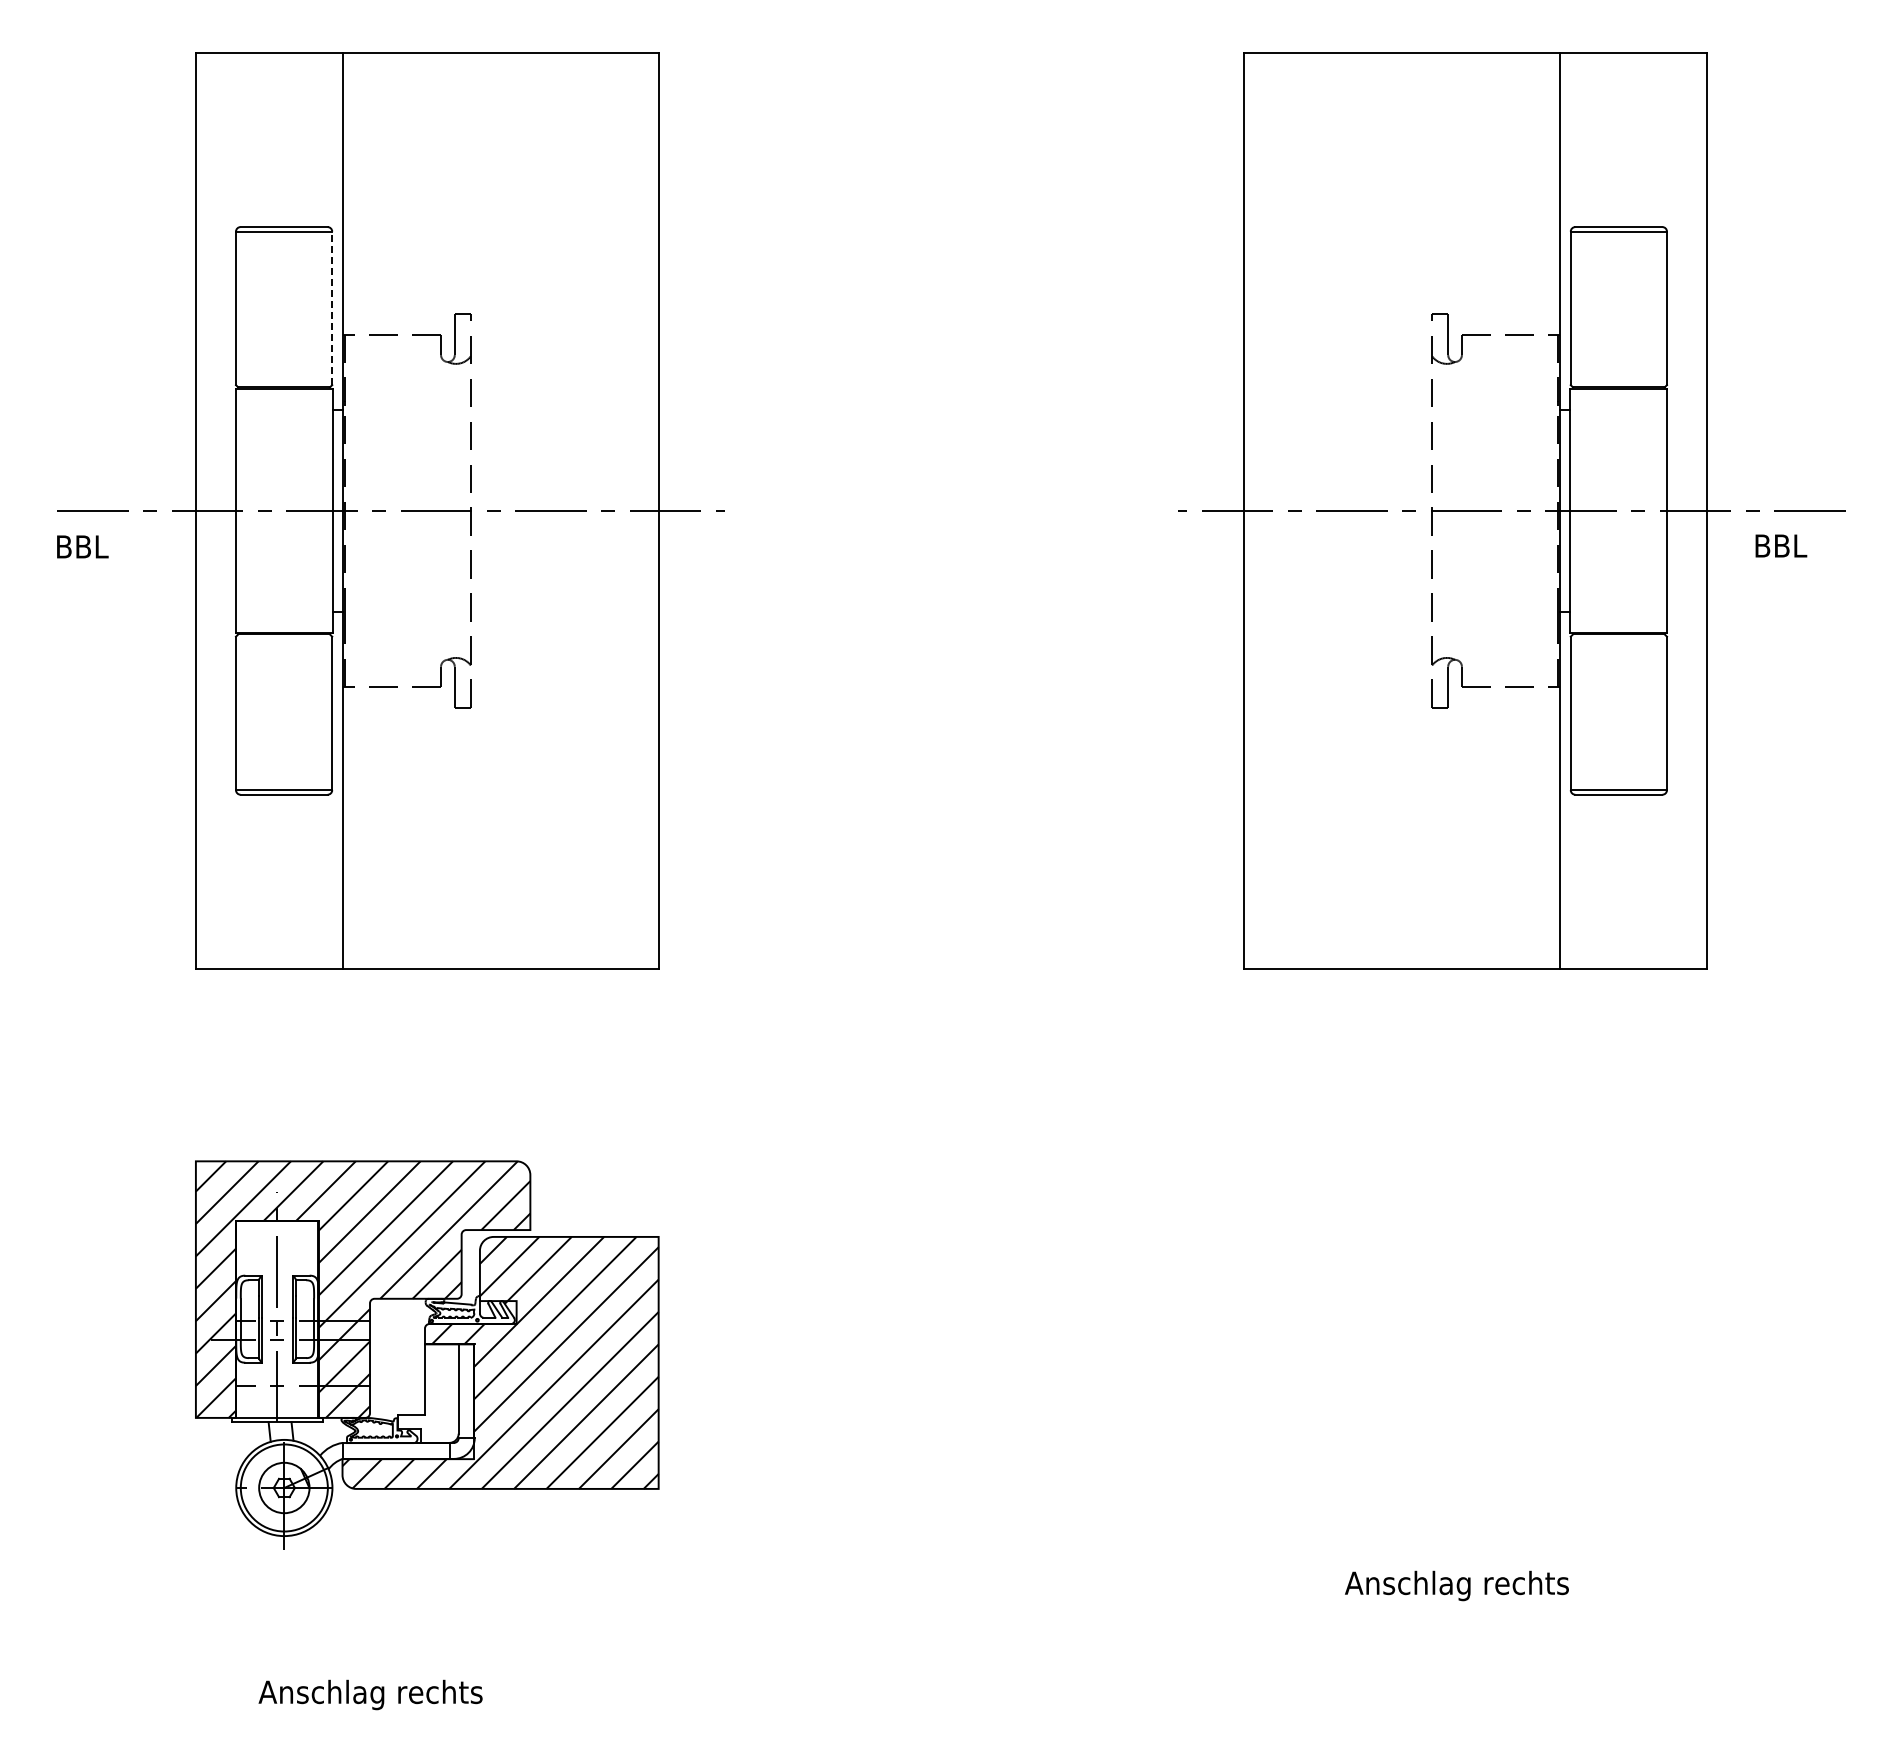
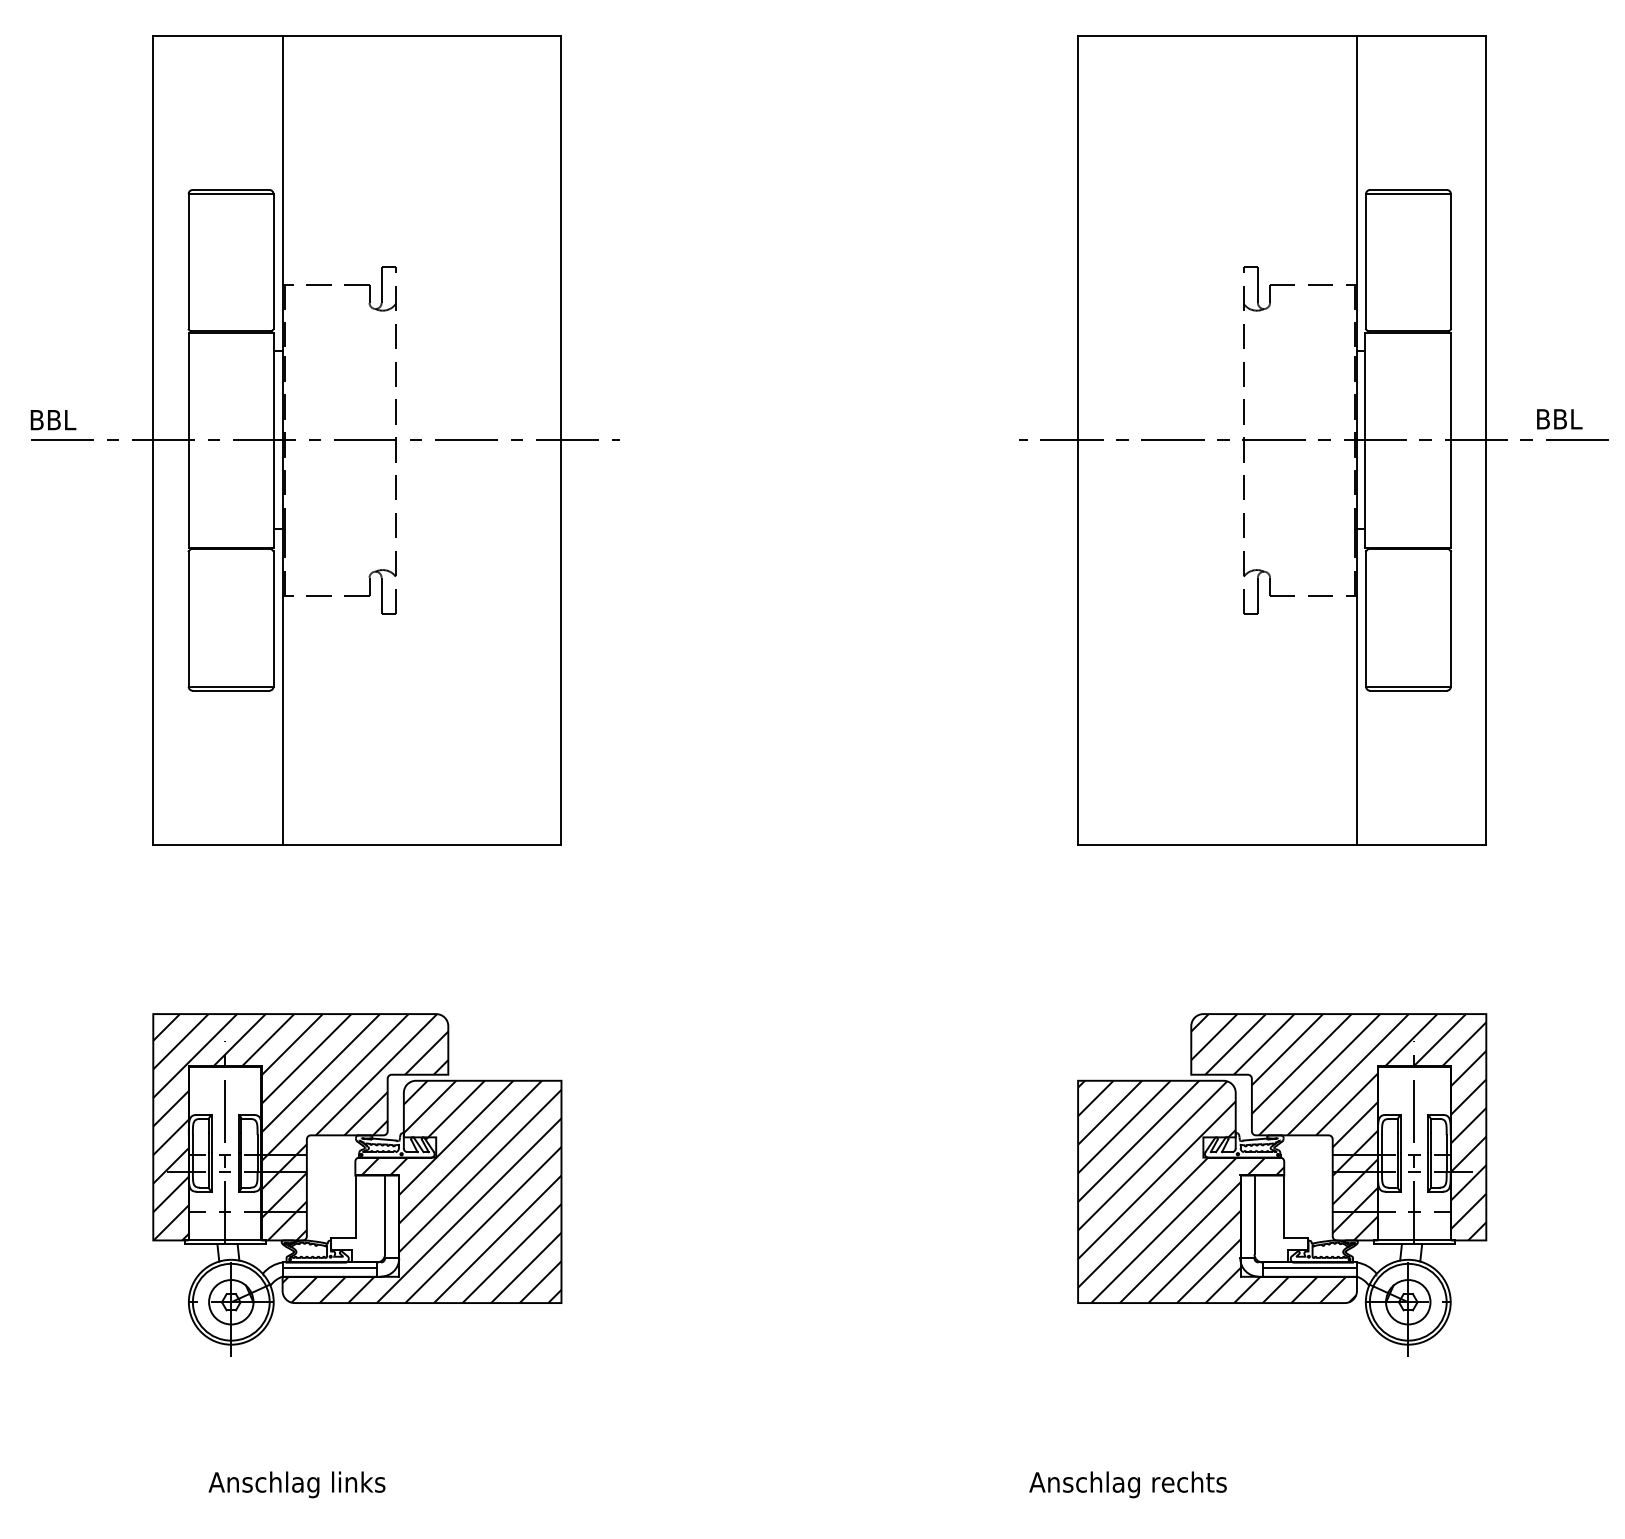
line: (332, 308) -> (273, 261), dashed -> solid
text: (1781, 545) -> (1559, 418), moved
text: (82, 546) -> (53, 419), moved
part: (1475, 1354) -> (1282, 1184), added
line: (397, 1448) -> (331, 1267), added
text: (1456, 1585) -> (1127, 1484), moved
text: (440, 1691) -> (369, 1481), Anschlag rechts -> Anschlag links

